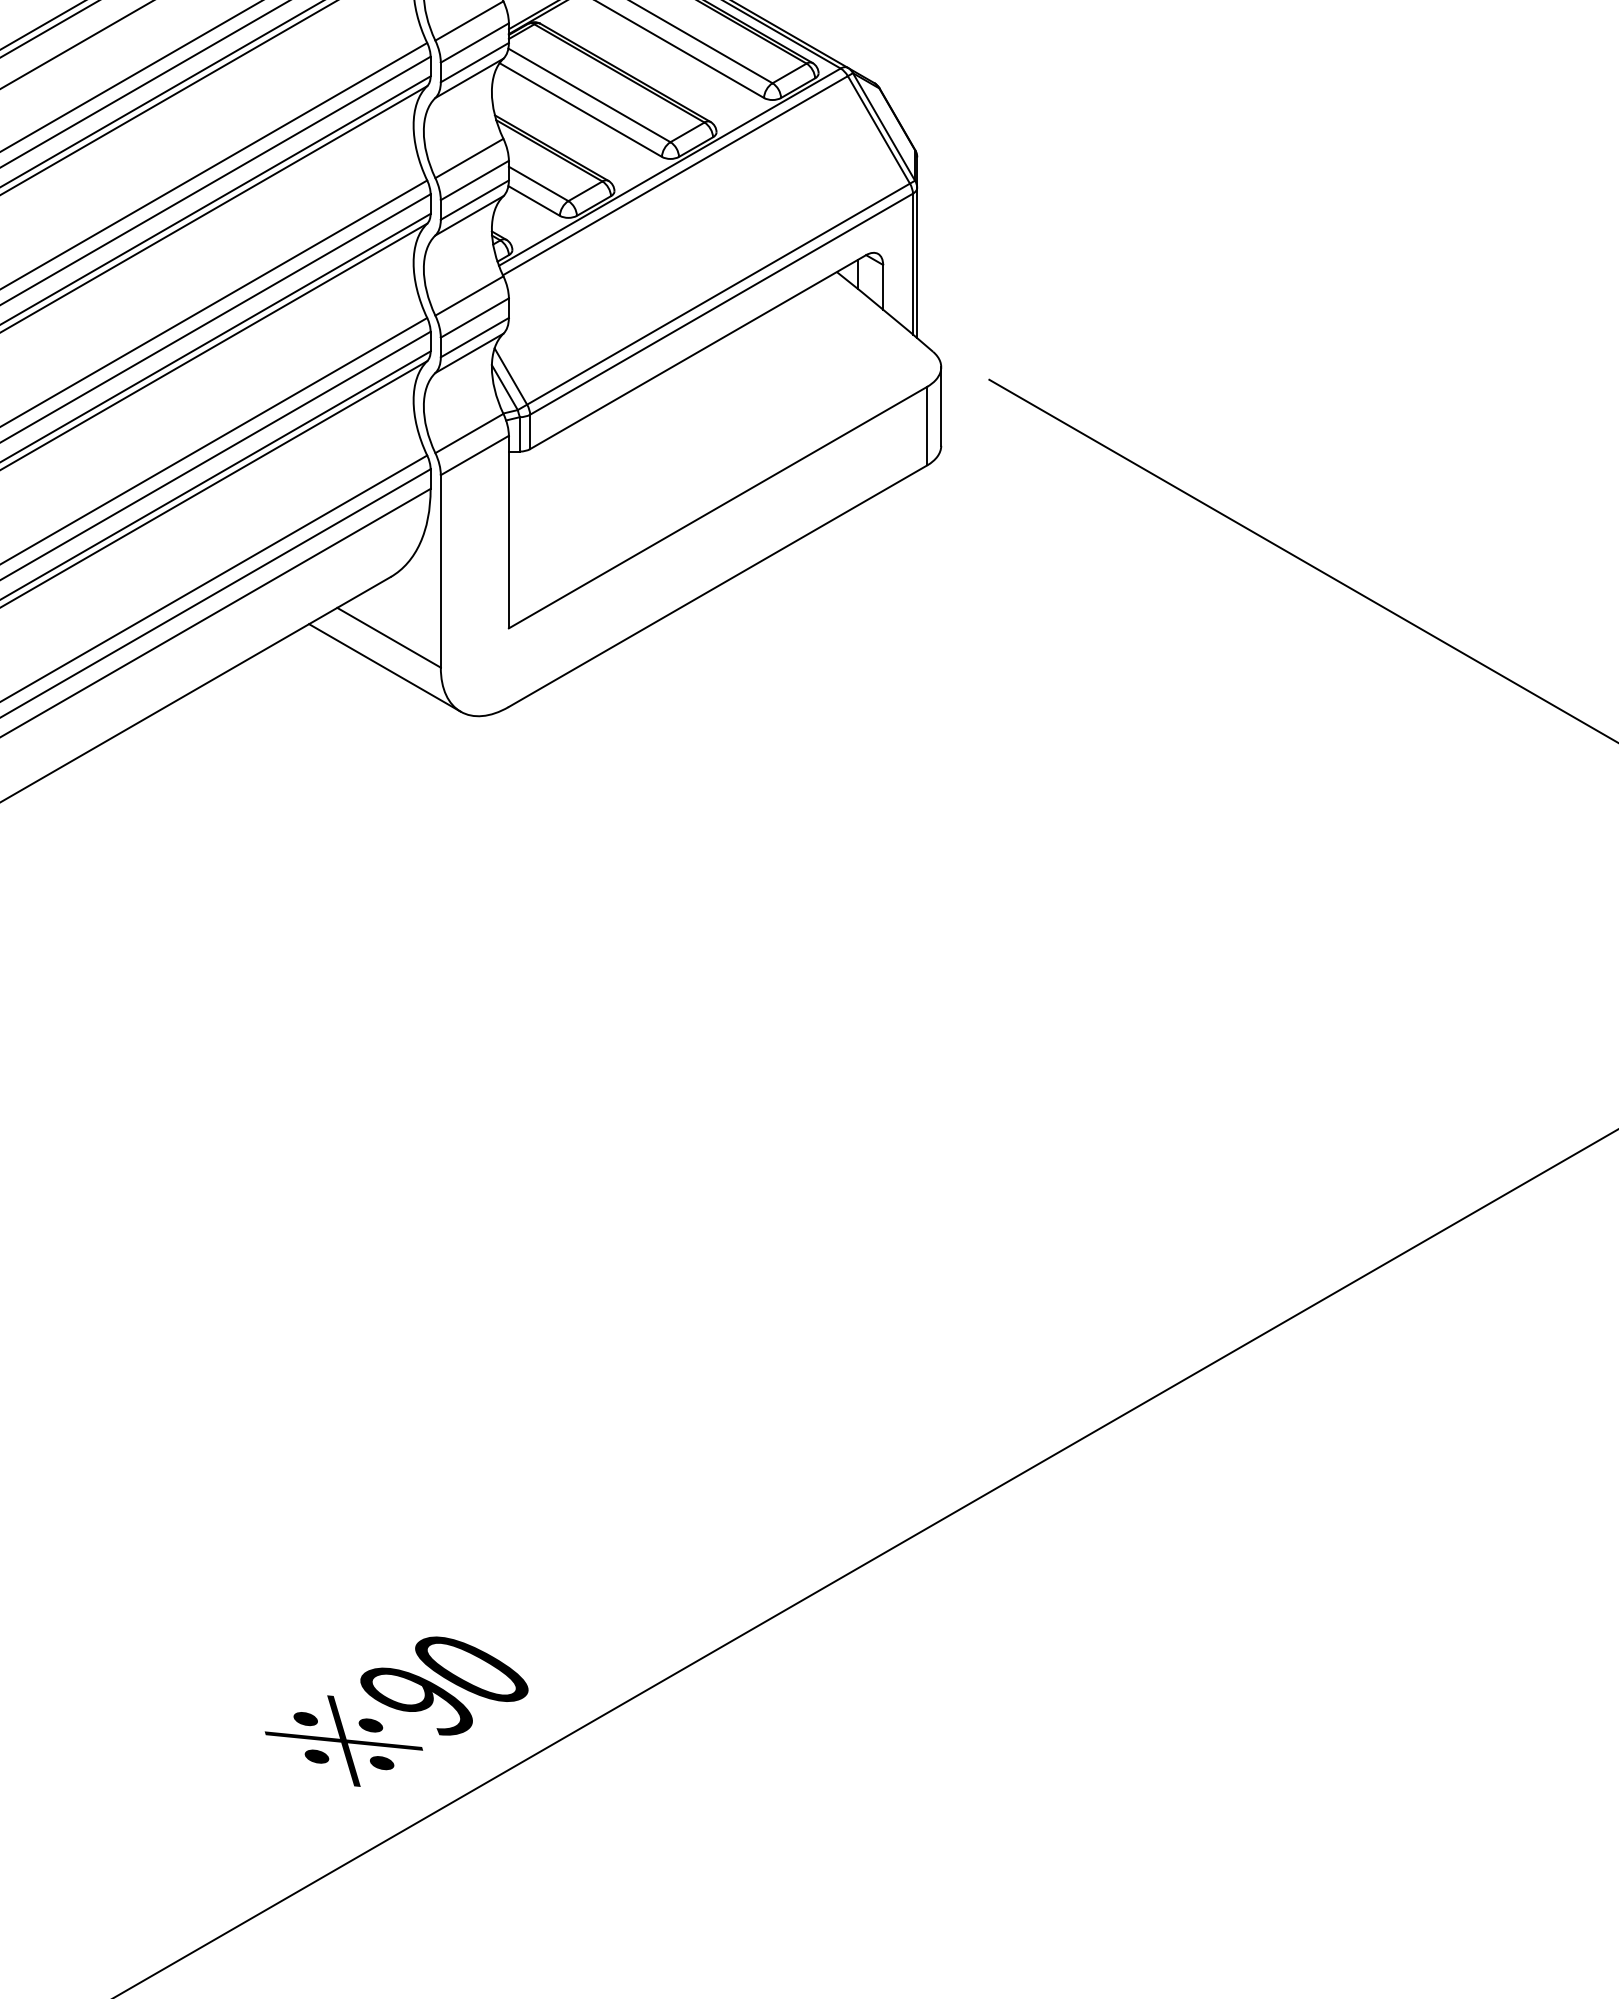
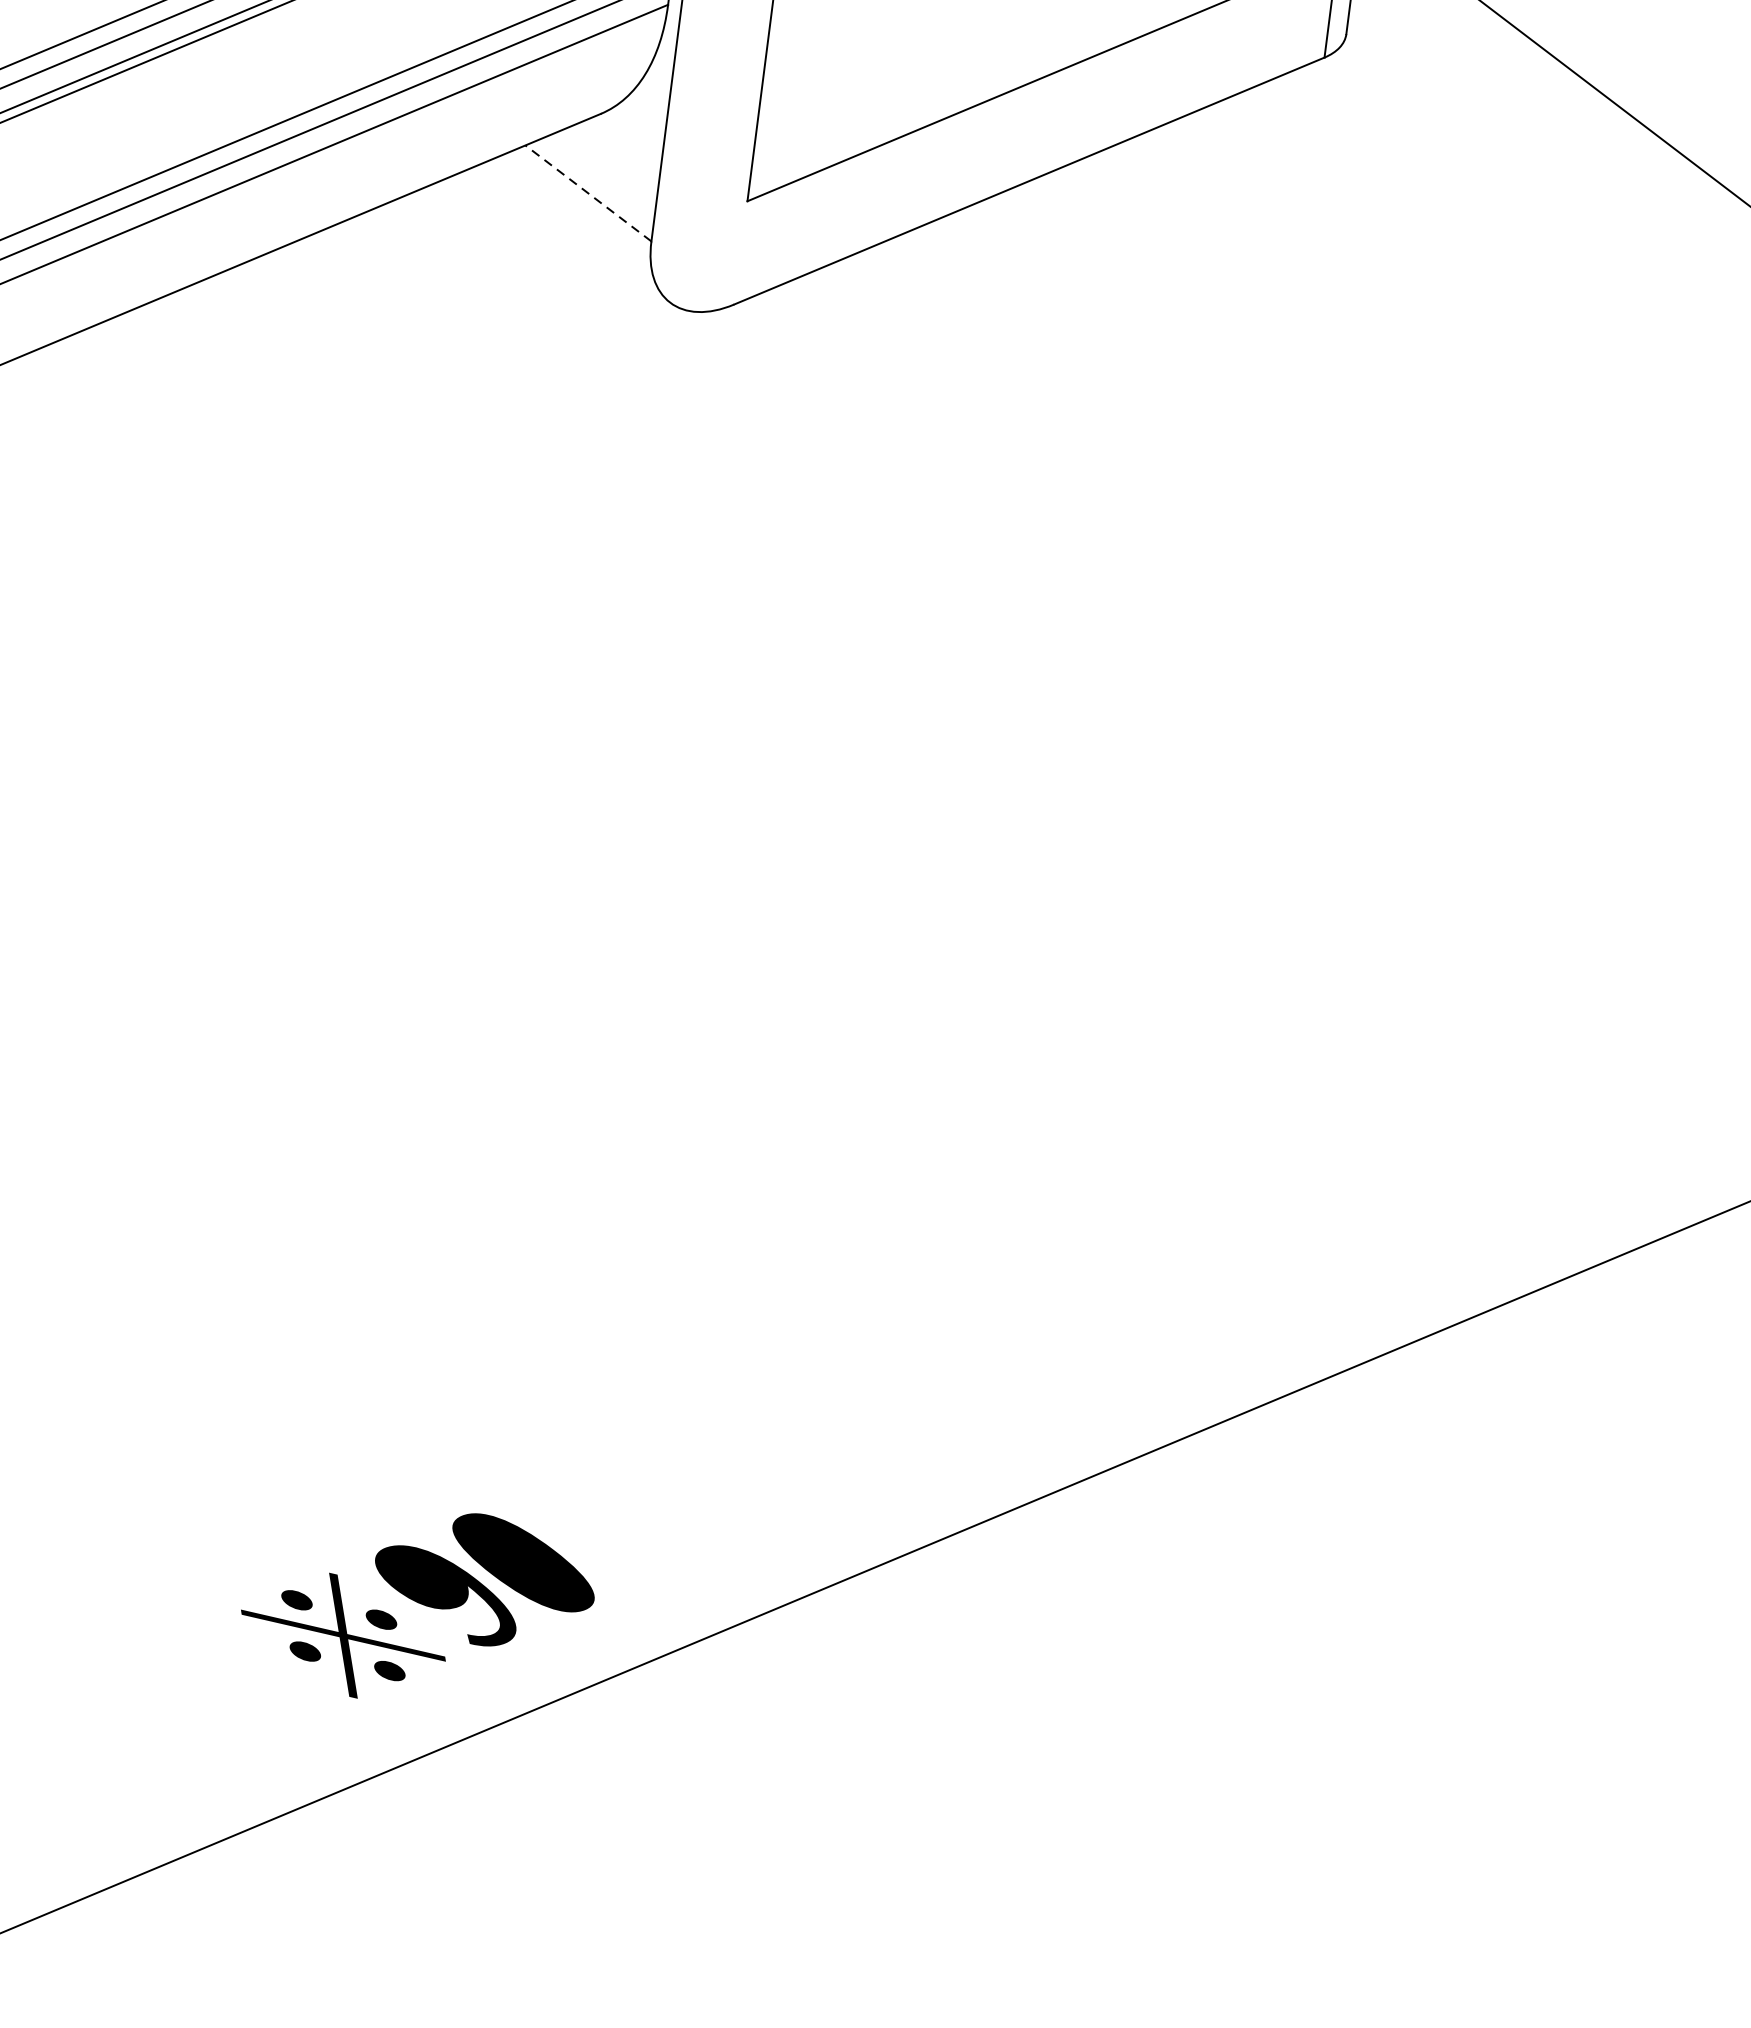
line: (389, 637) -> (589, 193), solid -> dashed
line: (384, 667) -> (577, 231), removed

